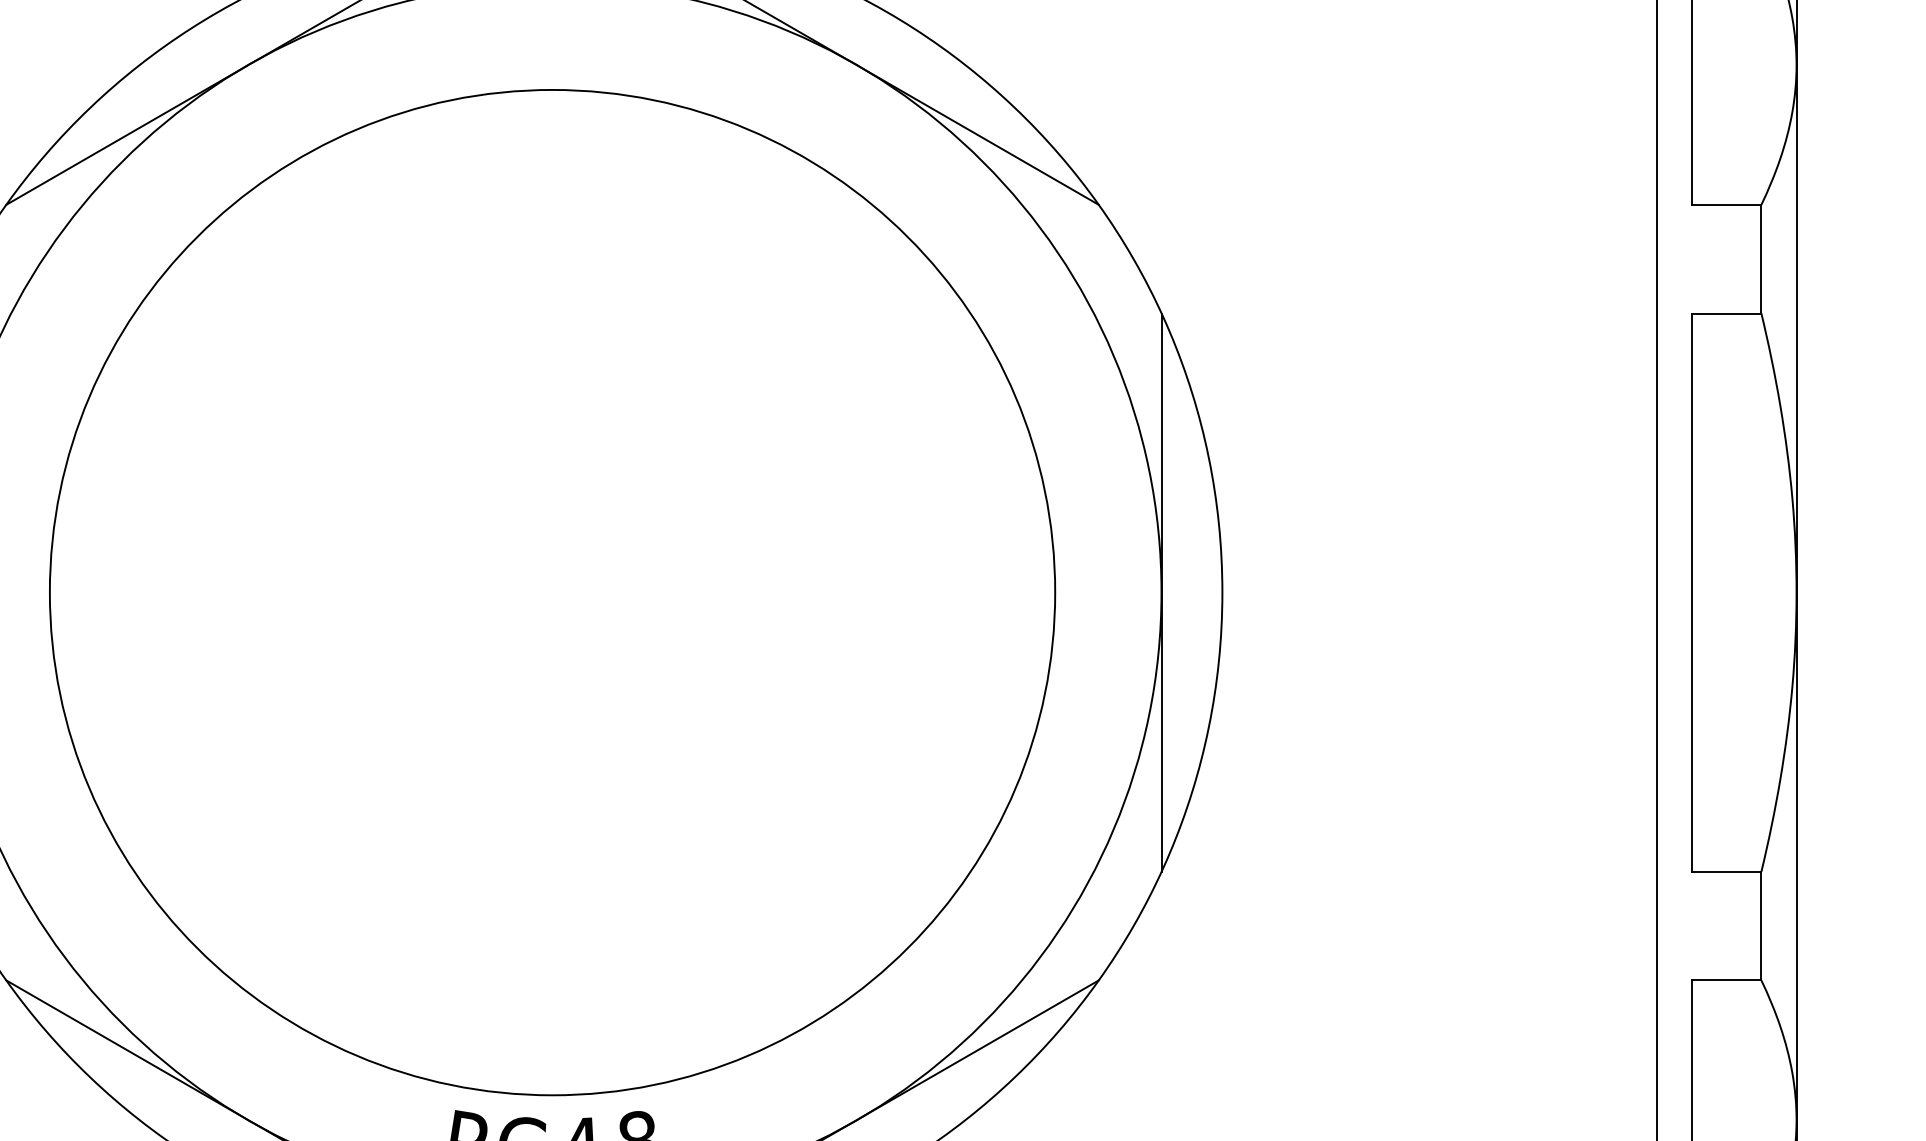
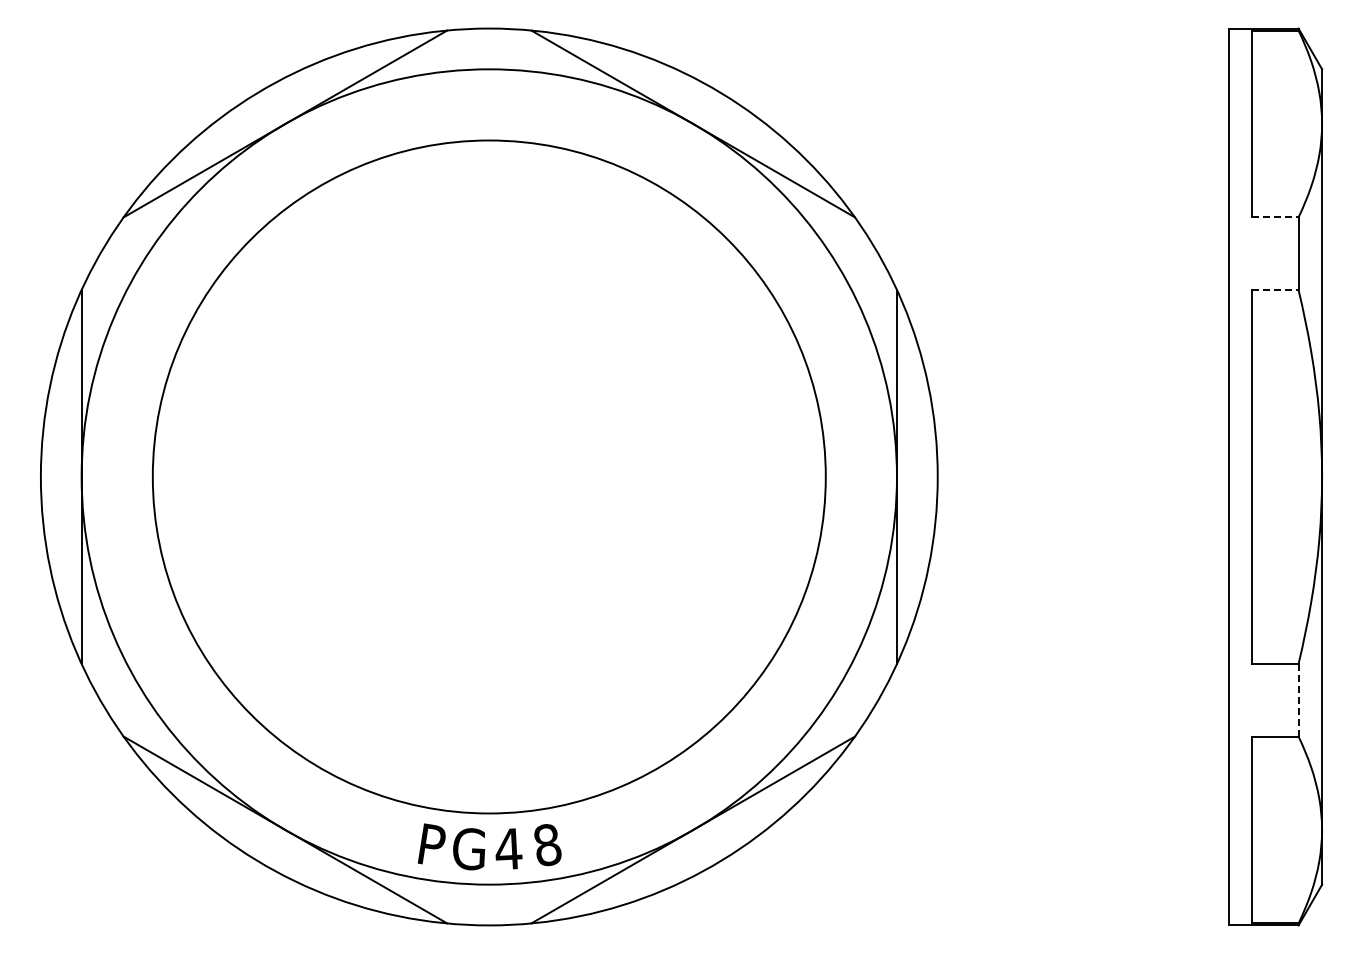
line: (1726, 204) -> (1275, 217), solid -> dashed
line: (1726, 314) -> (1275, 290), solid -> dashed
line: (1761, 926) -> (1298, 700), solid -> dashed

